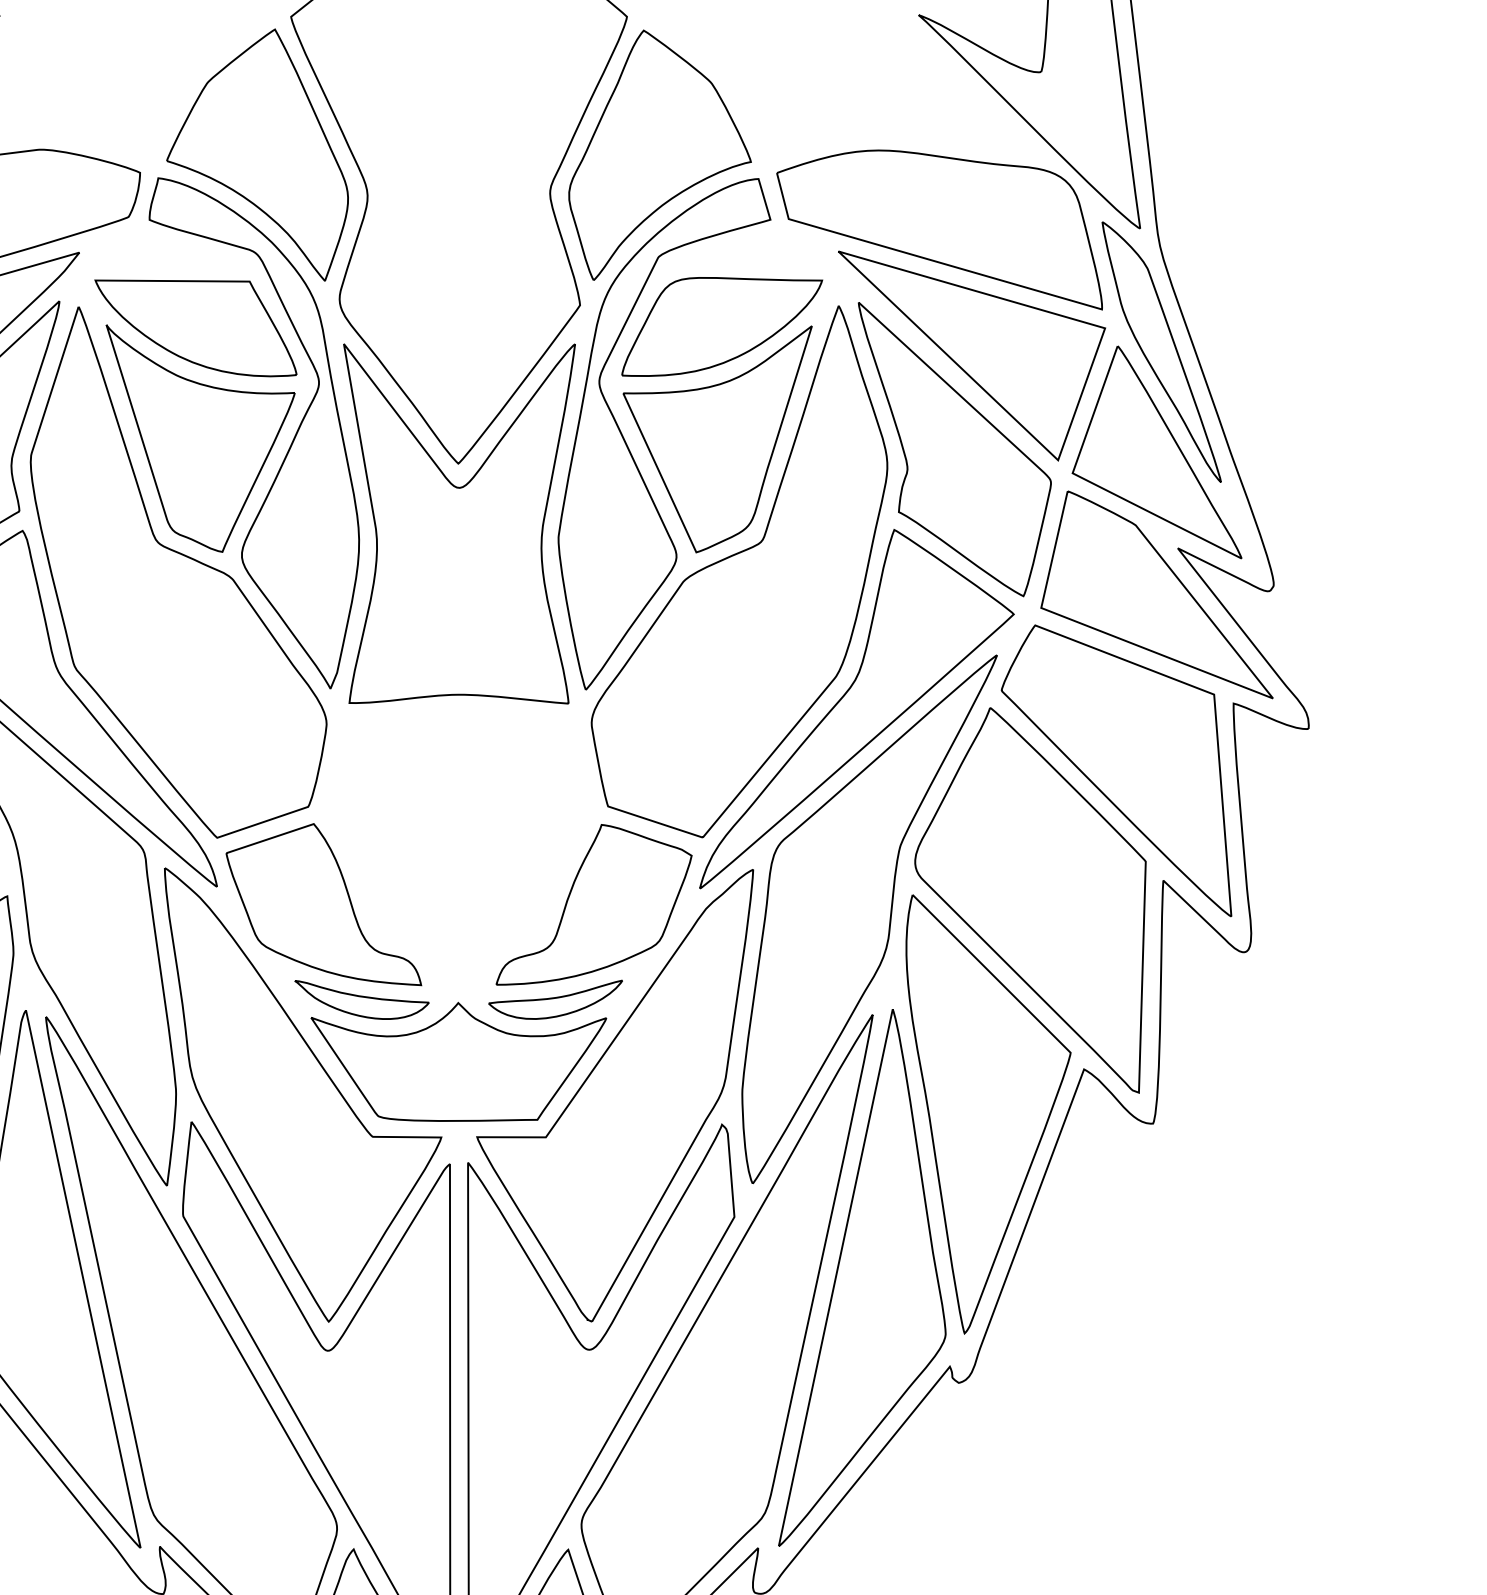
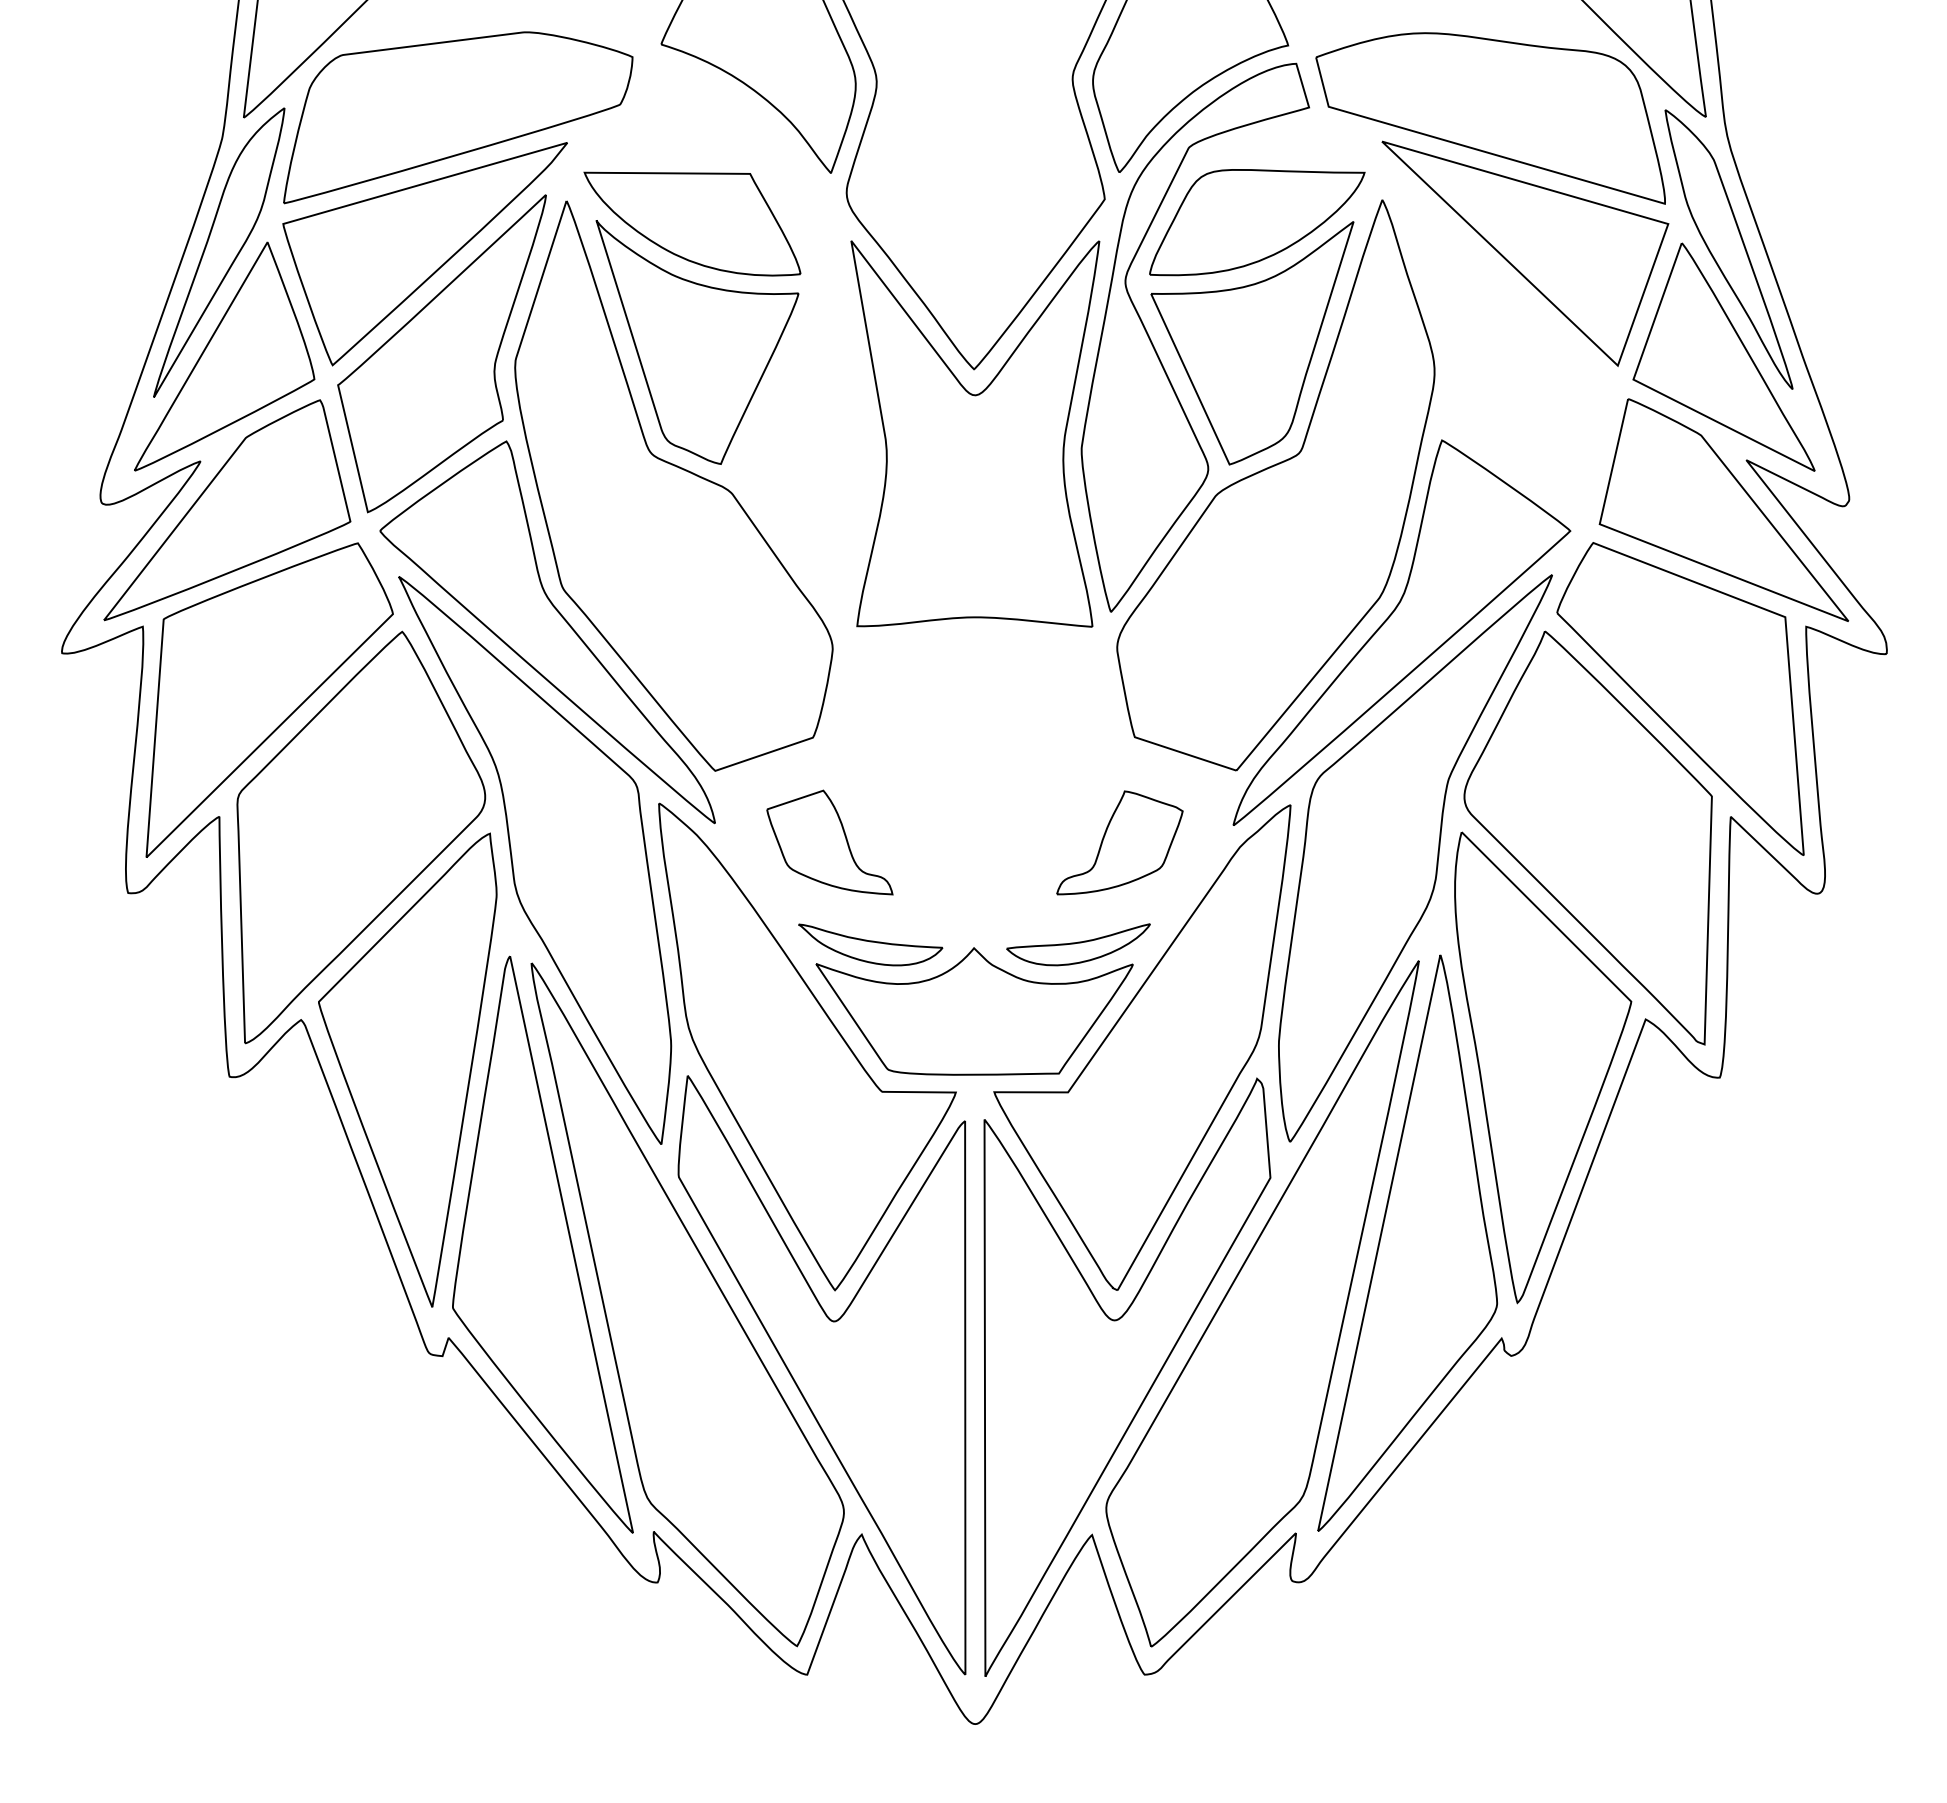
part: (290, 445) -> (793, 349), removed
part: (955, 448) -> (1507, 353), removed
part: (323, 904) -> (829, 842), size x0.6
part: (593, 904) -> (1119, 842), size x0.6

